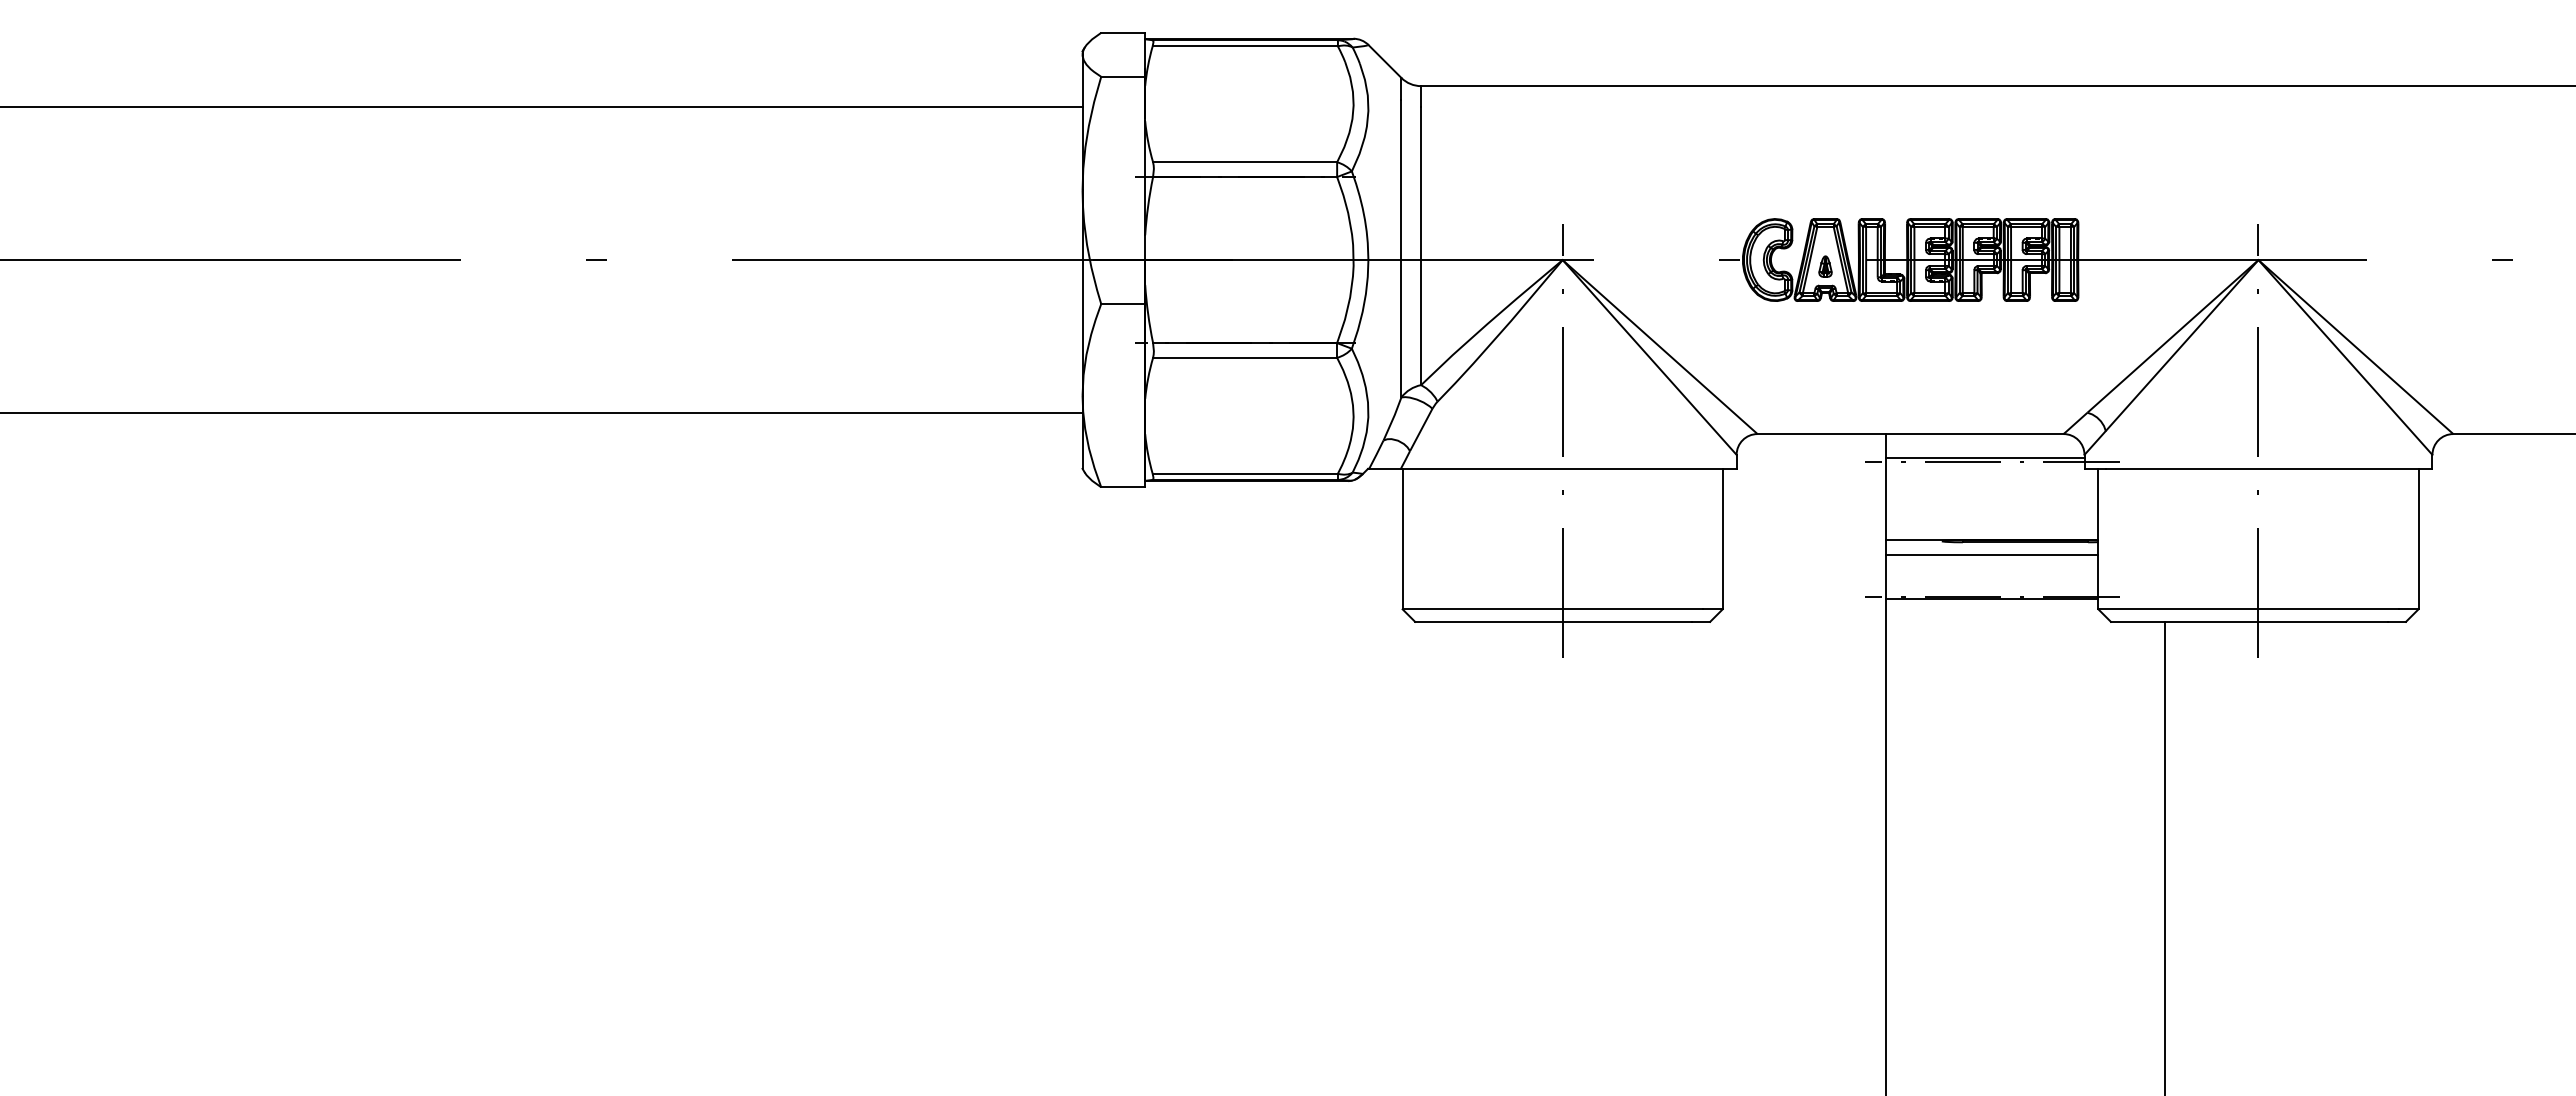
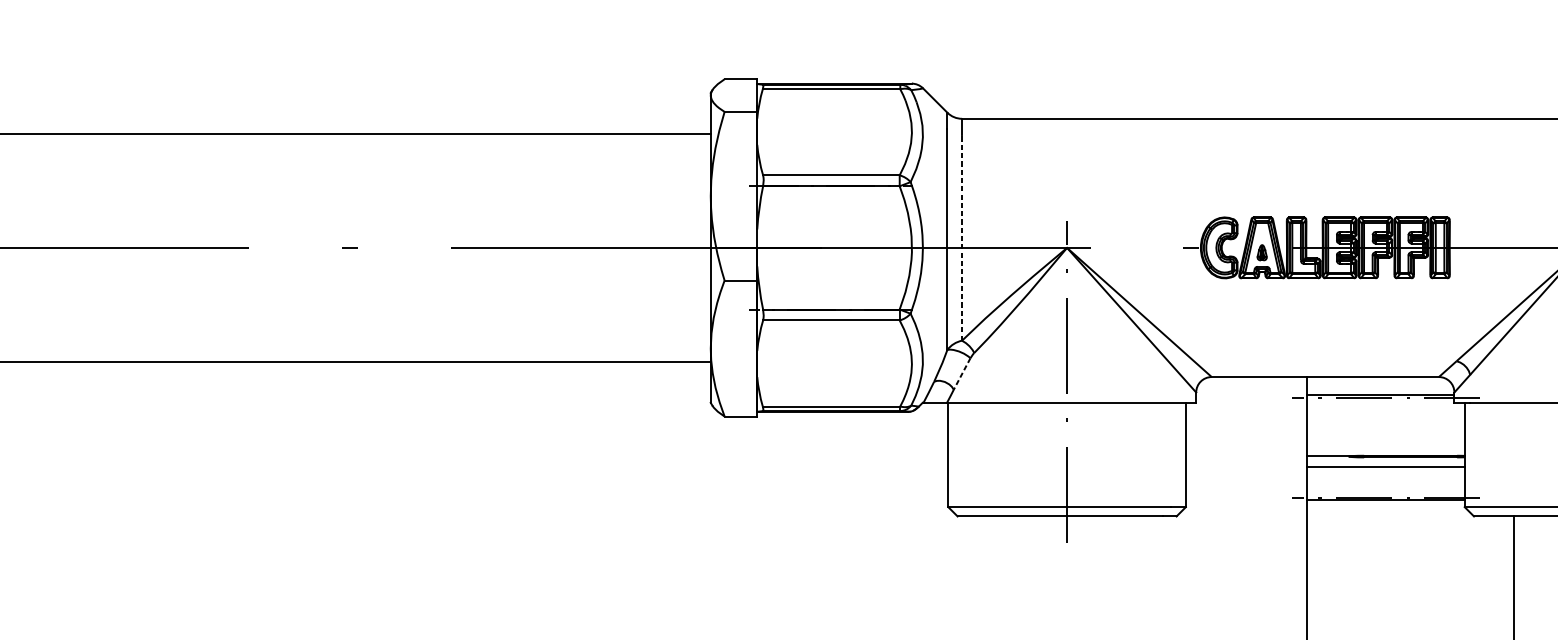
line: (1421, 246) -> (962, 237), solid -> dashed
line: (1421, 429) -> (962, 373), solid -> dashed

